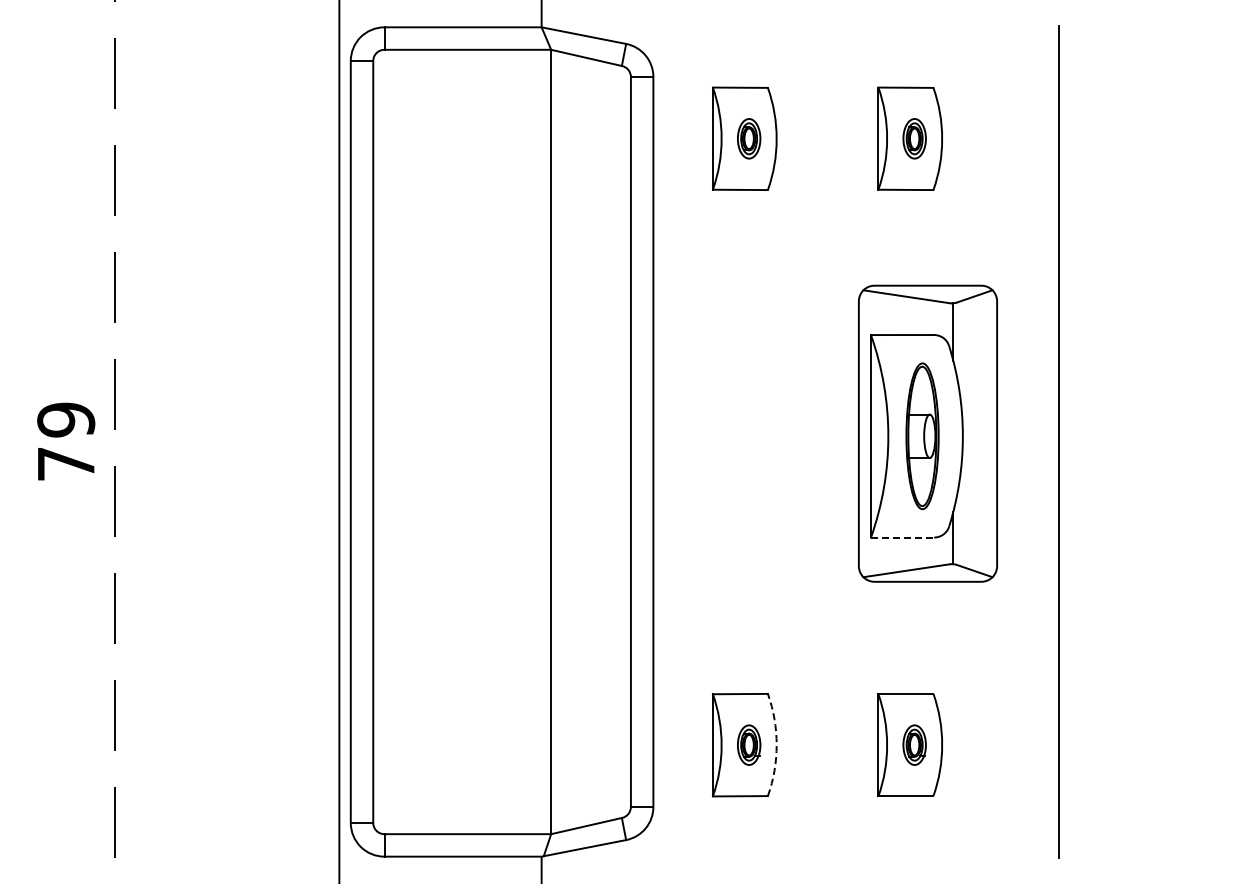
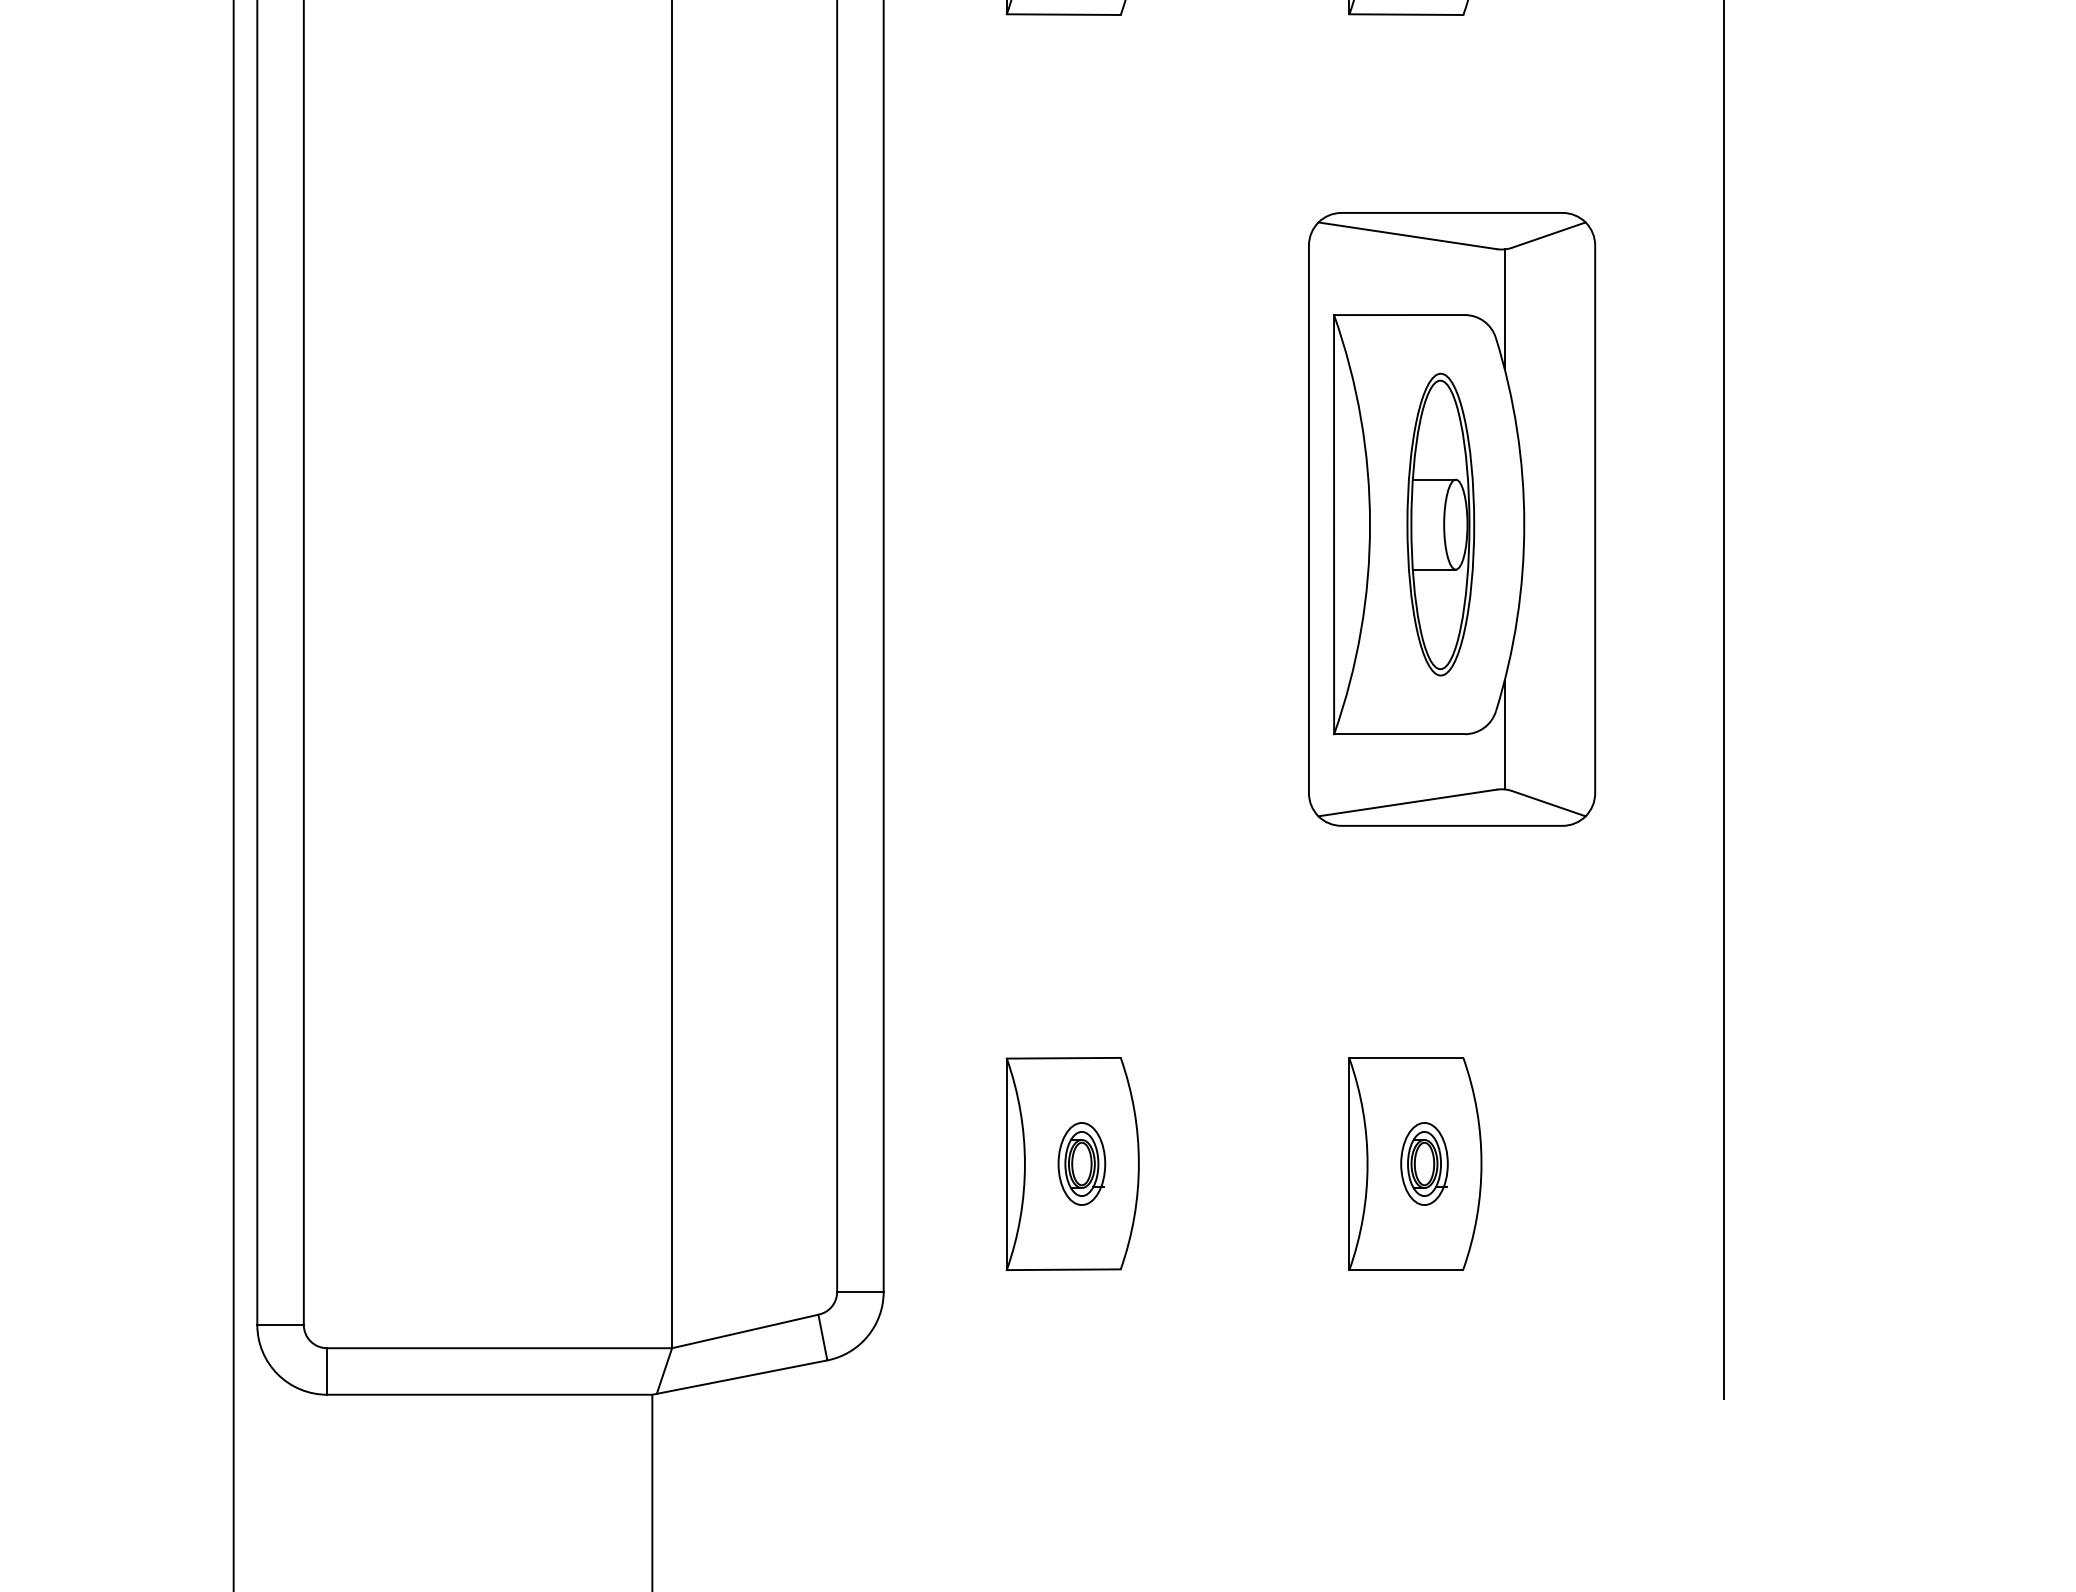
line: (902, 537) -> (1399, 734), dashed -> solid
arc: (776, 745) -> (1138, 1164), dashed -> solid

